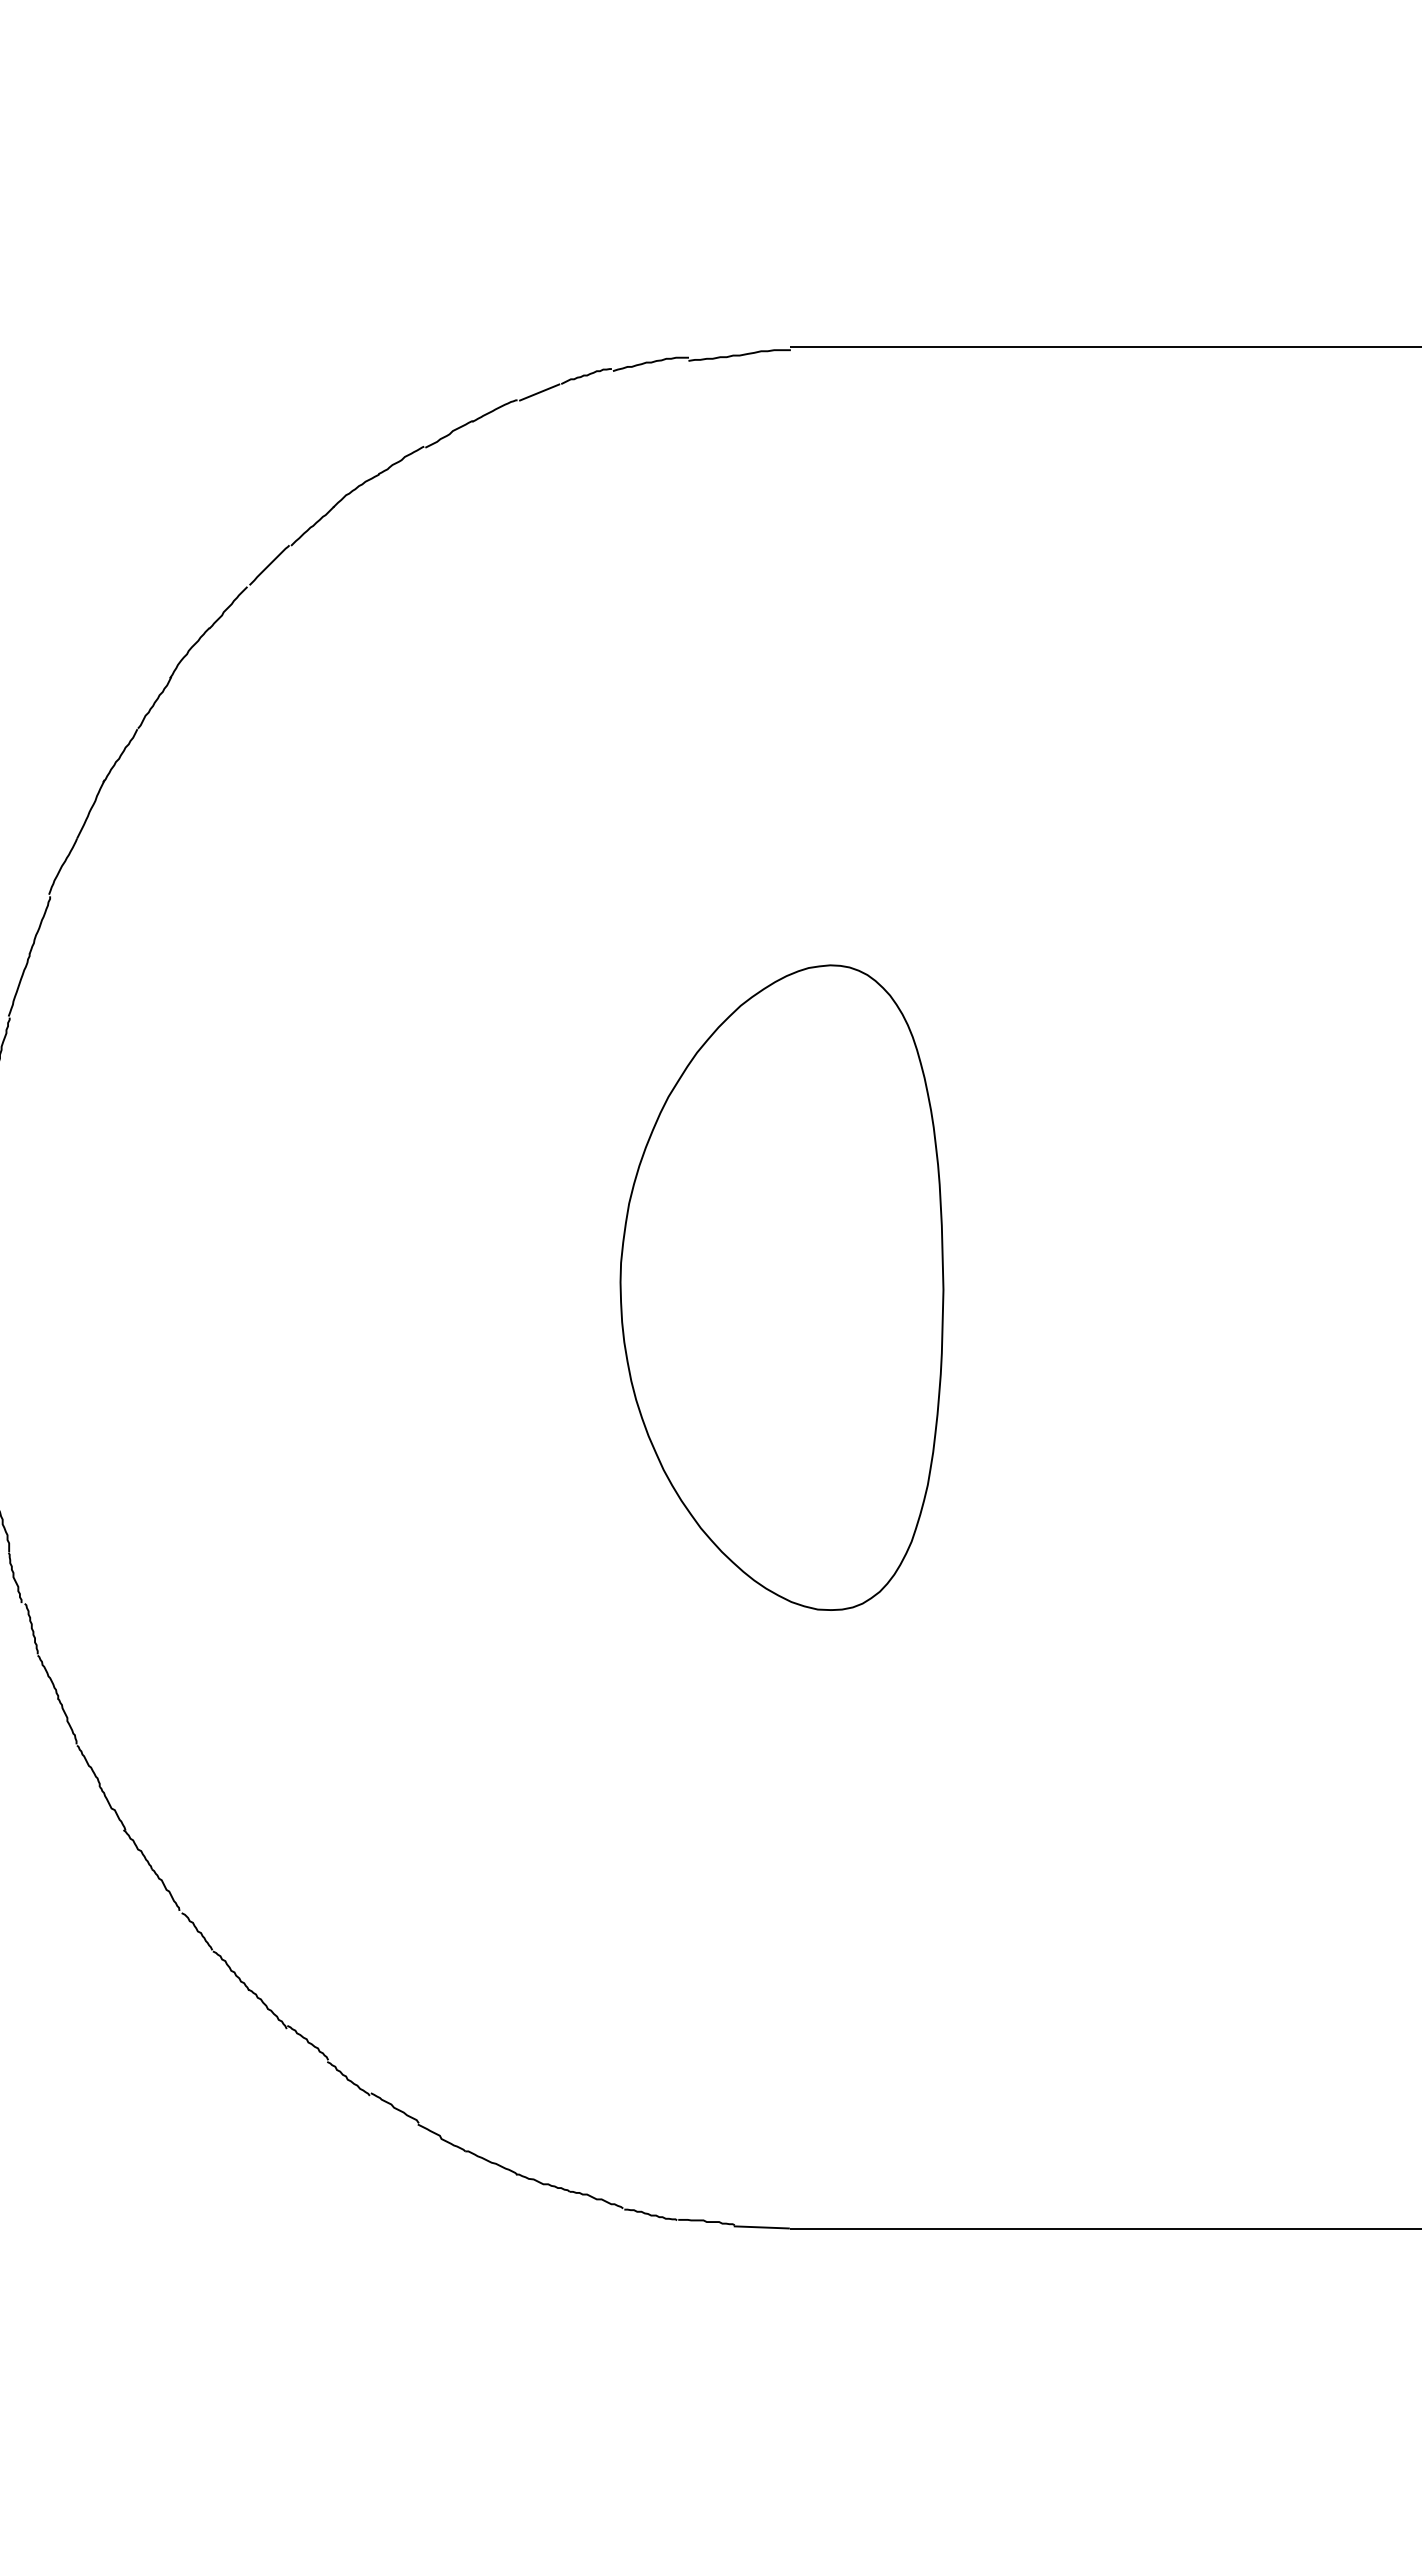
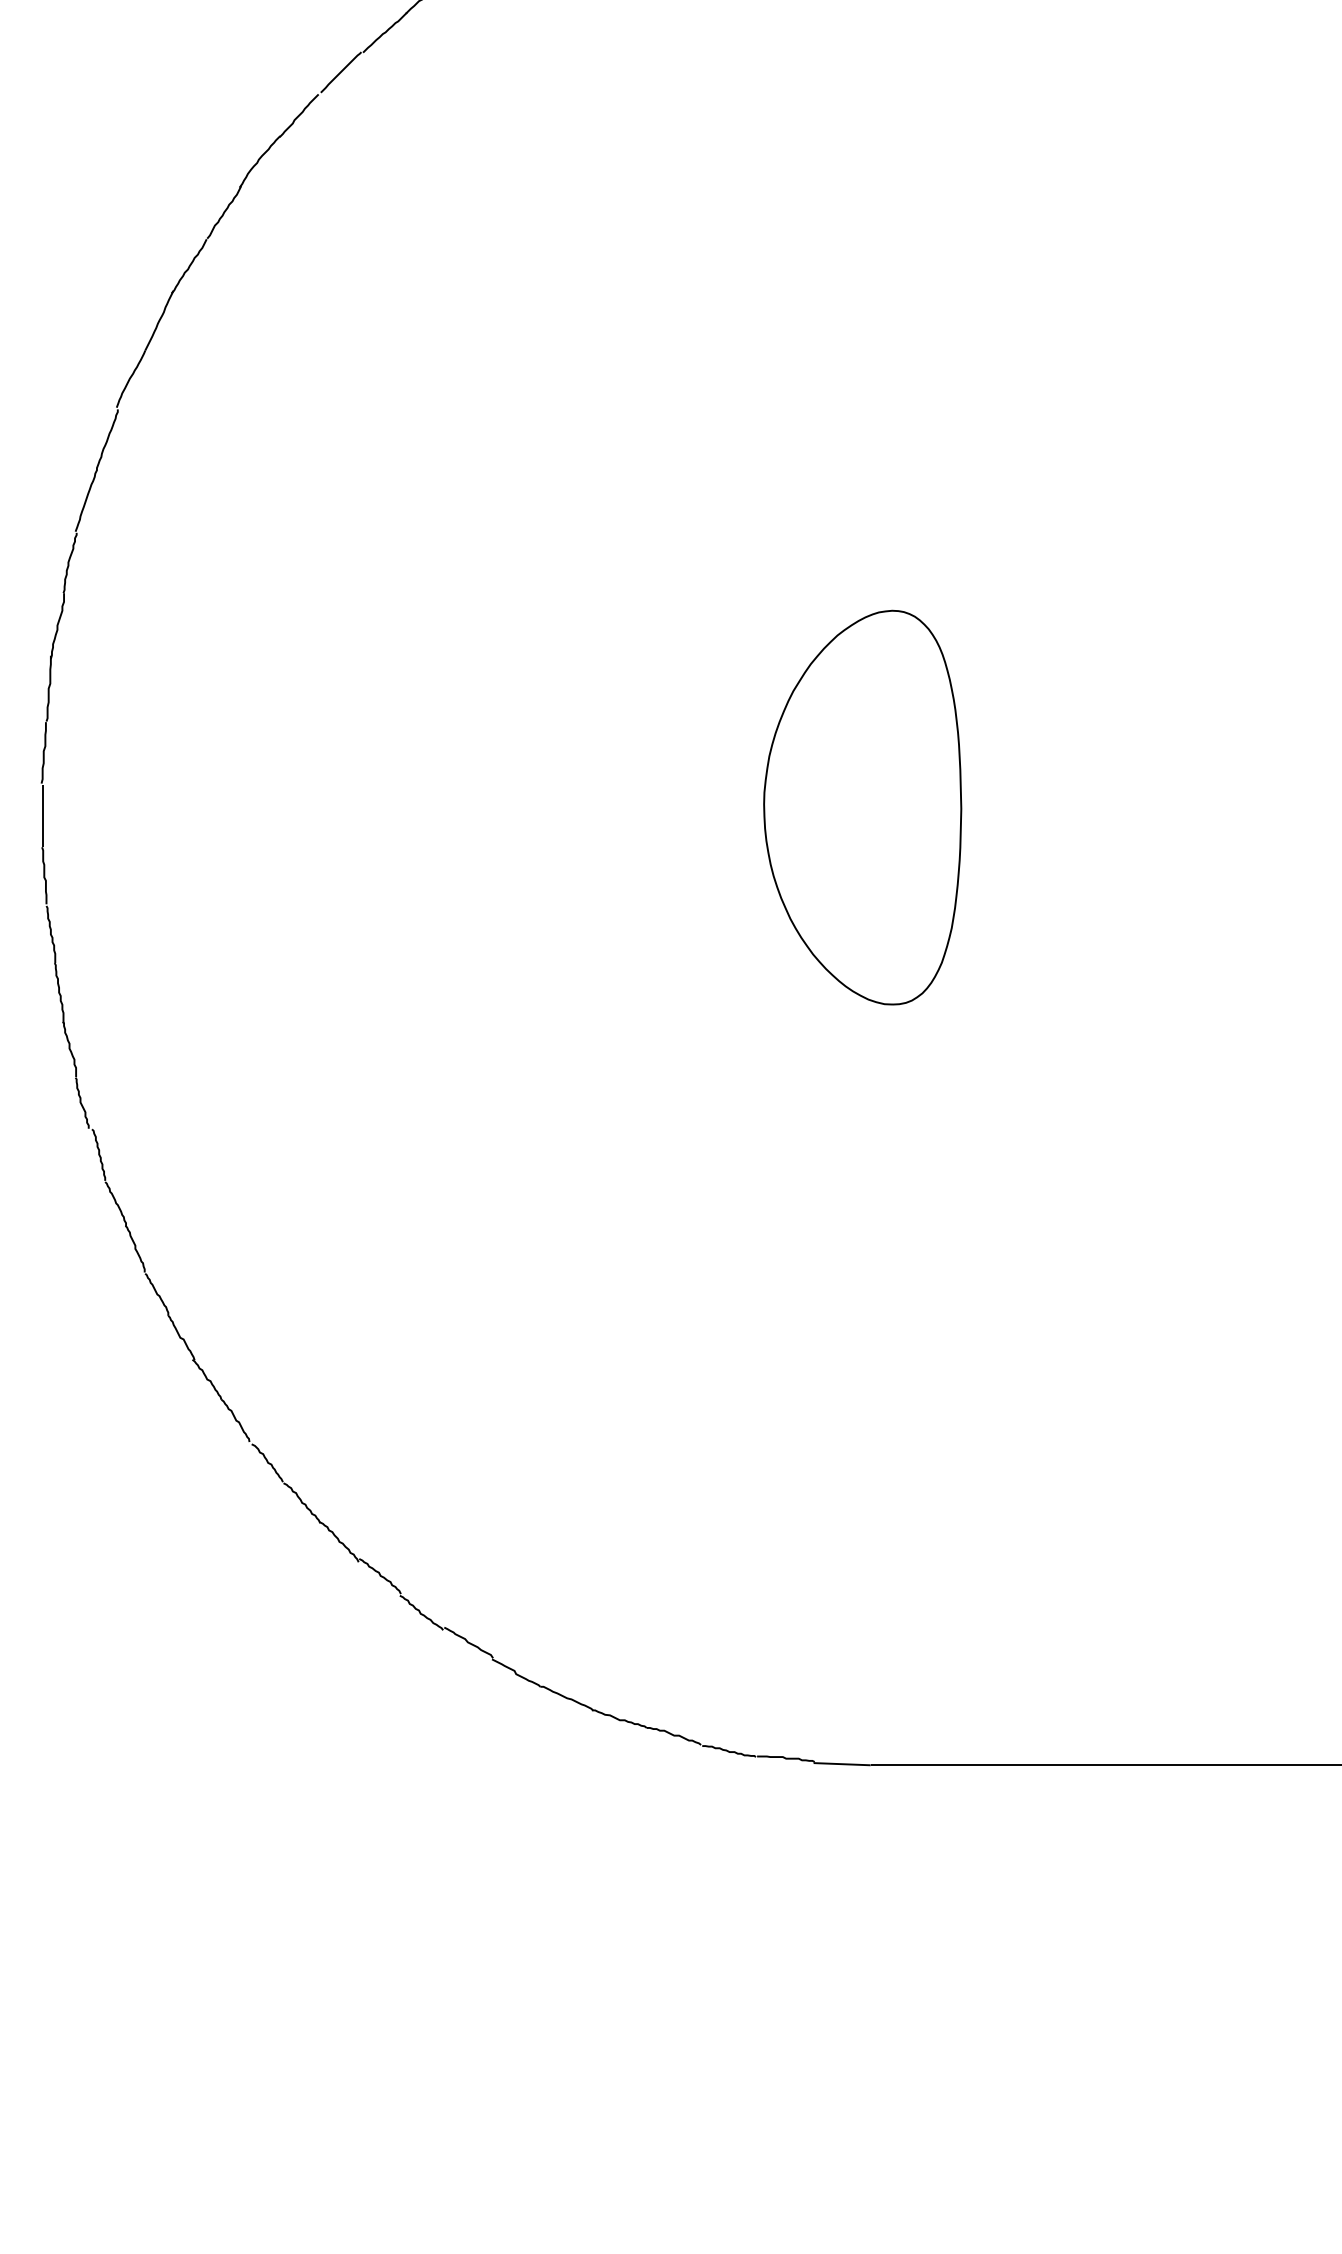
part: (781, 1287) -> (862, 807), size x0.6

